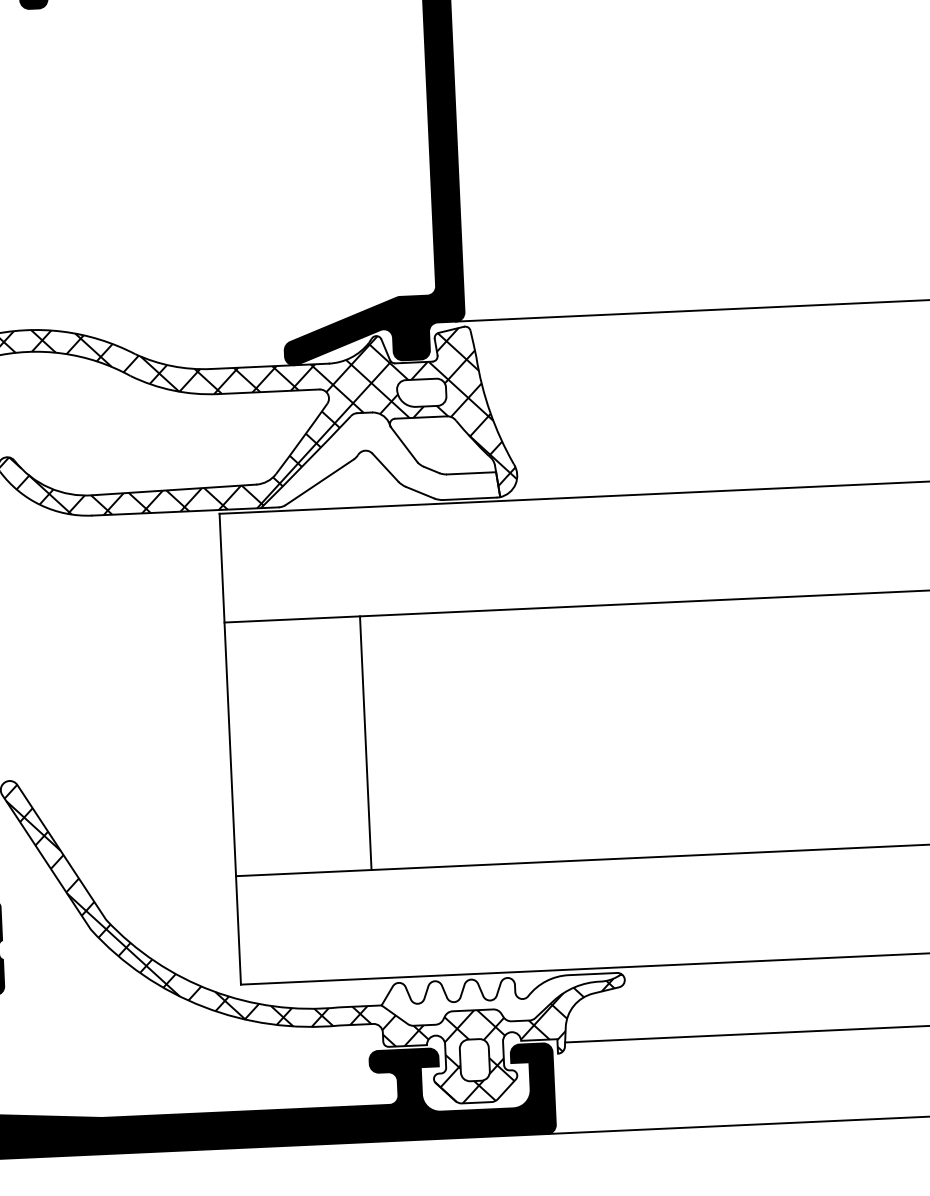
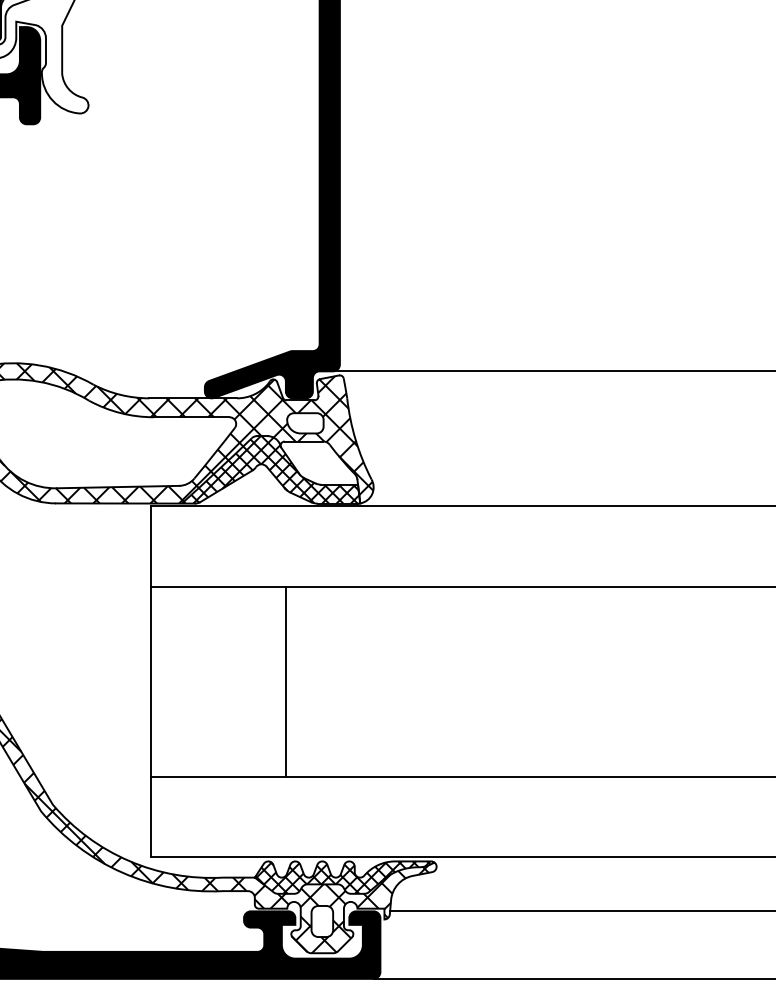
hatch: (379, 457) -> (271, 469), added
line: (365, 742) -> (285, 681), moved
hatch: (499, 999) -> (342, 877), added

